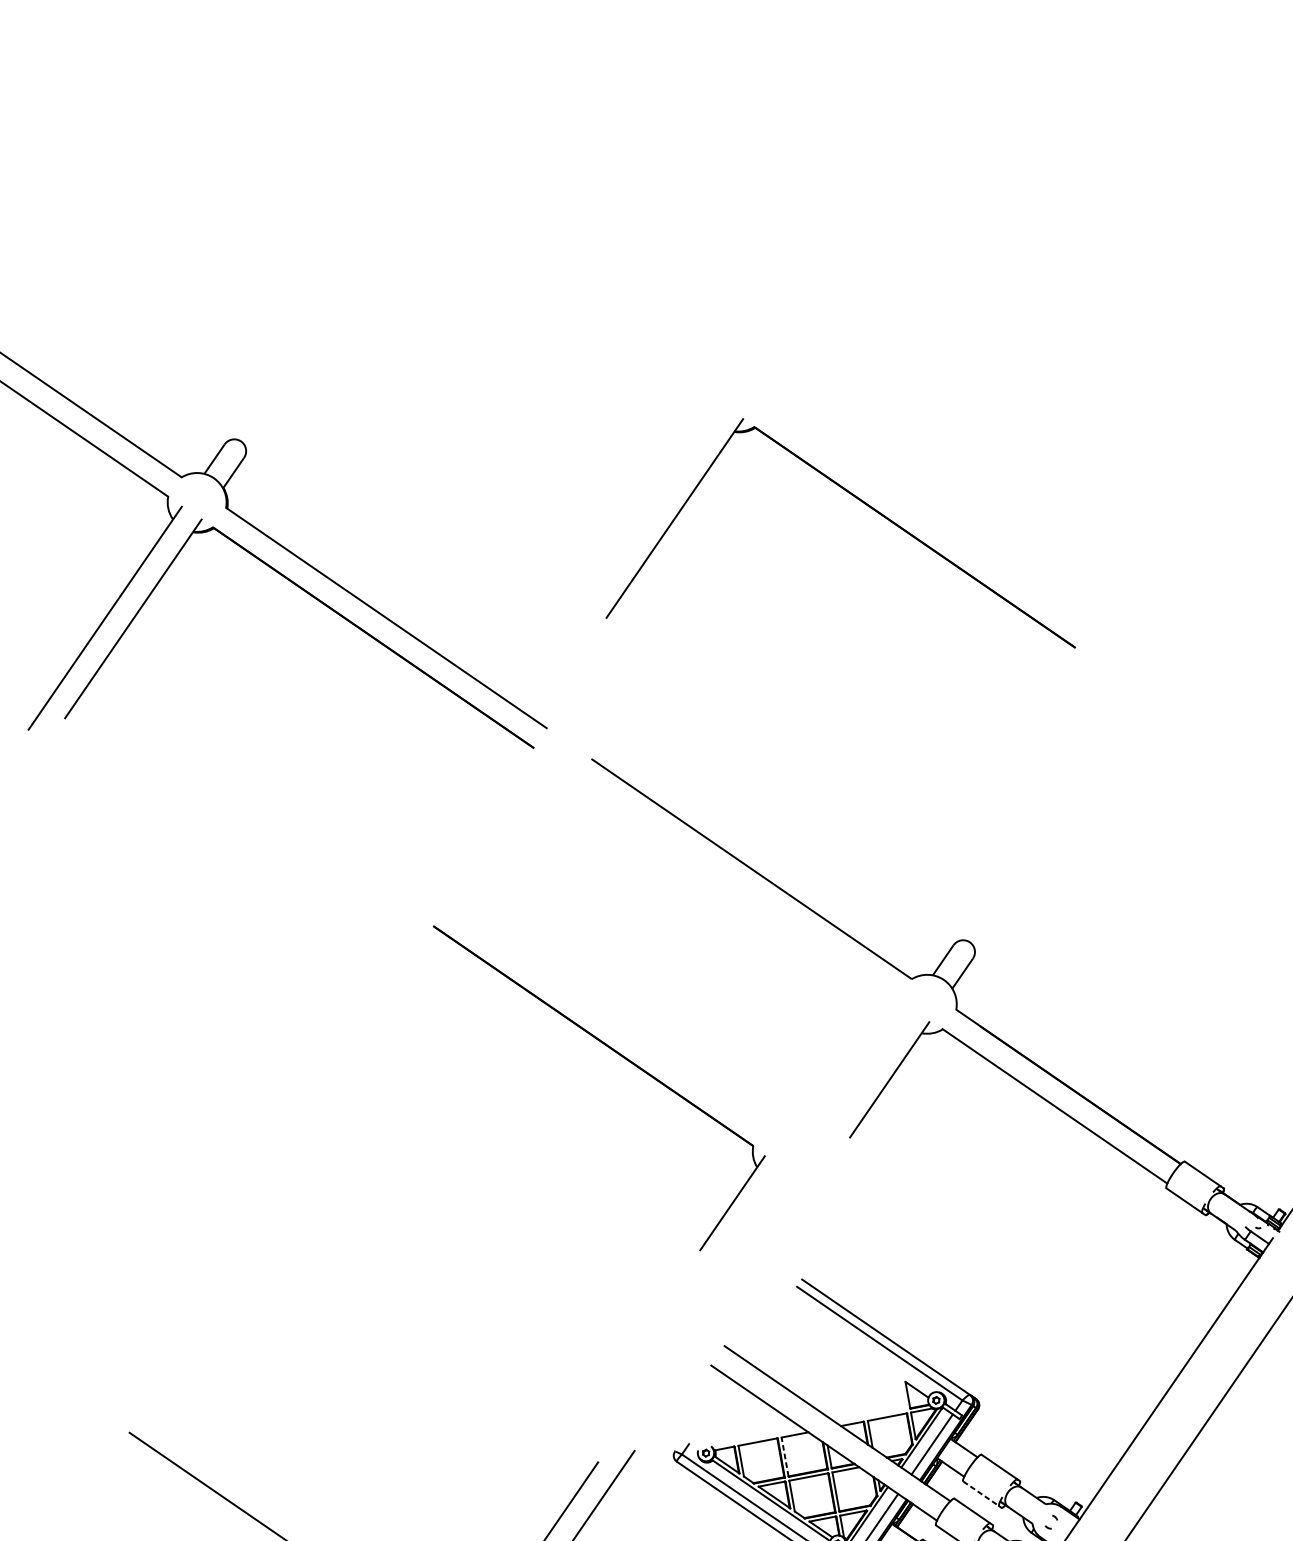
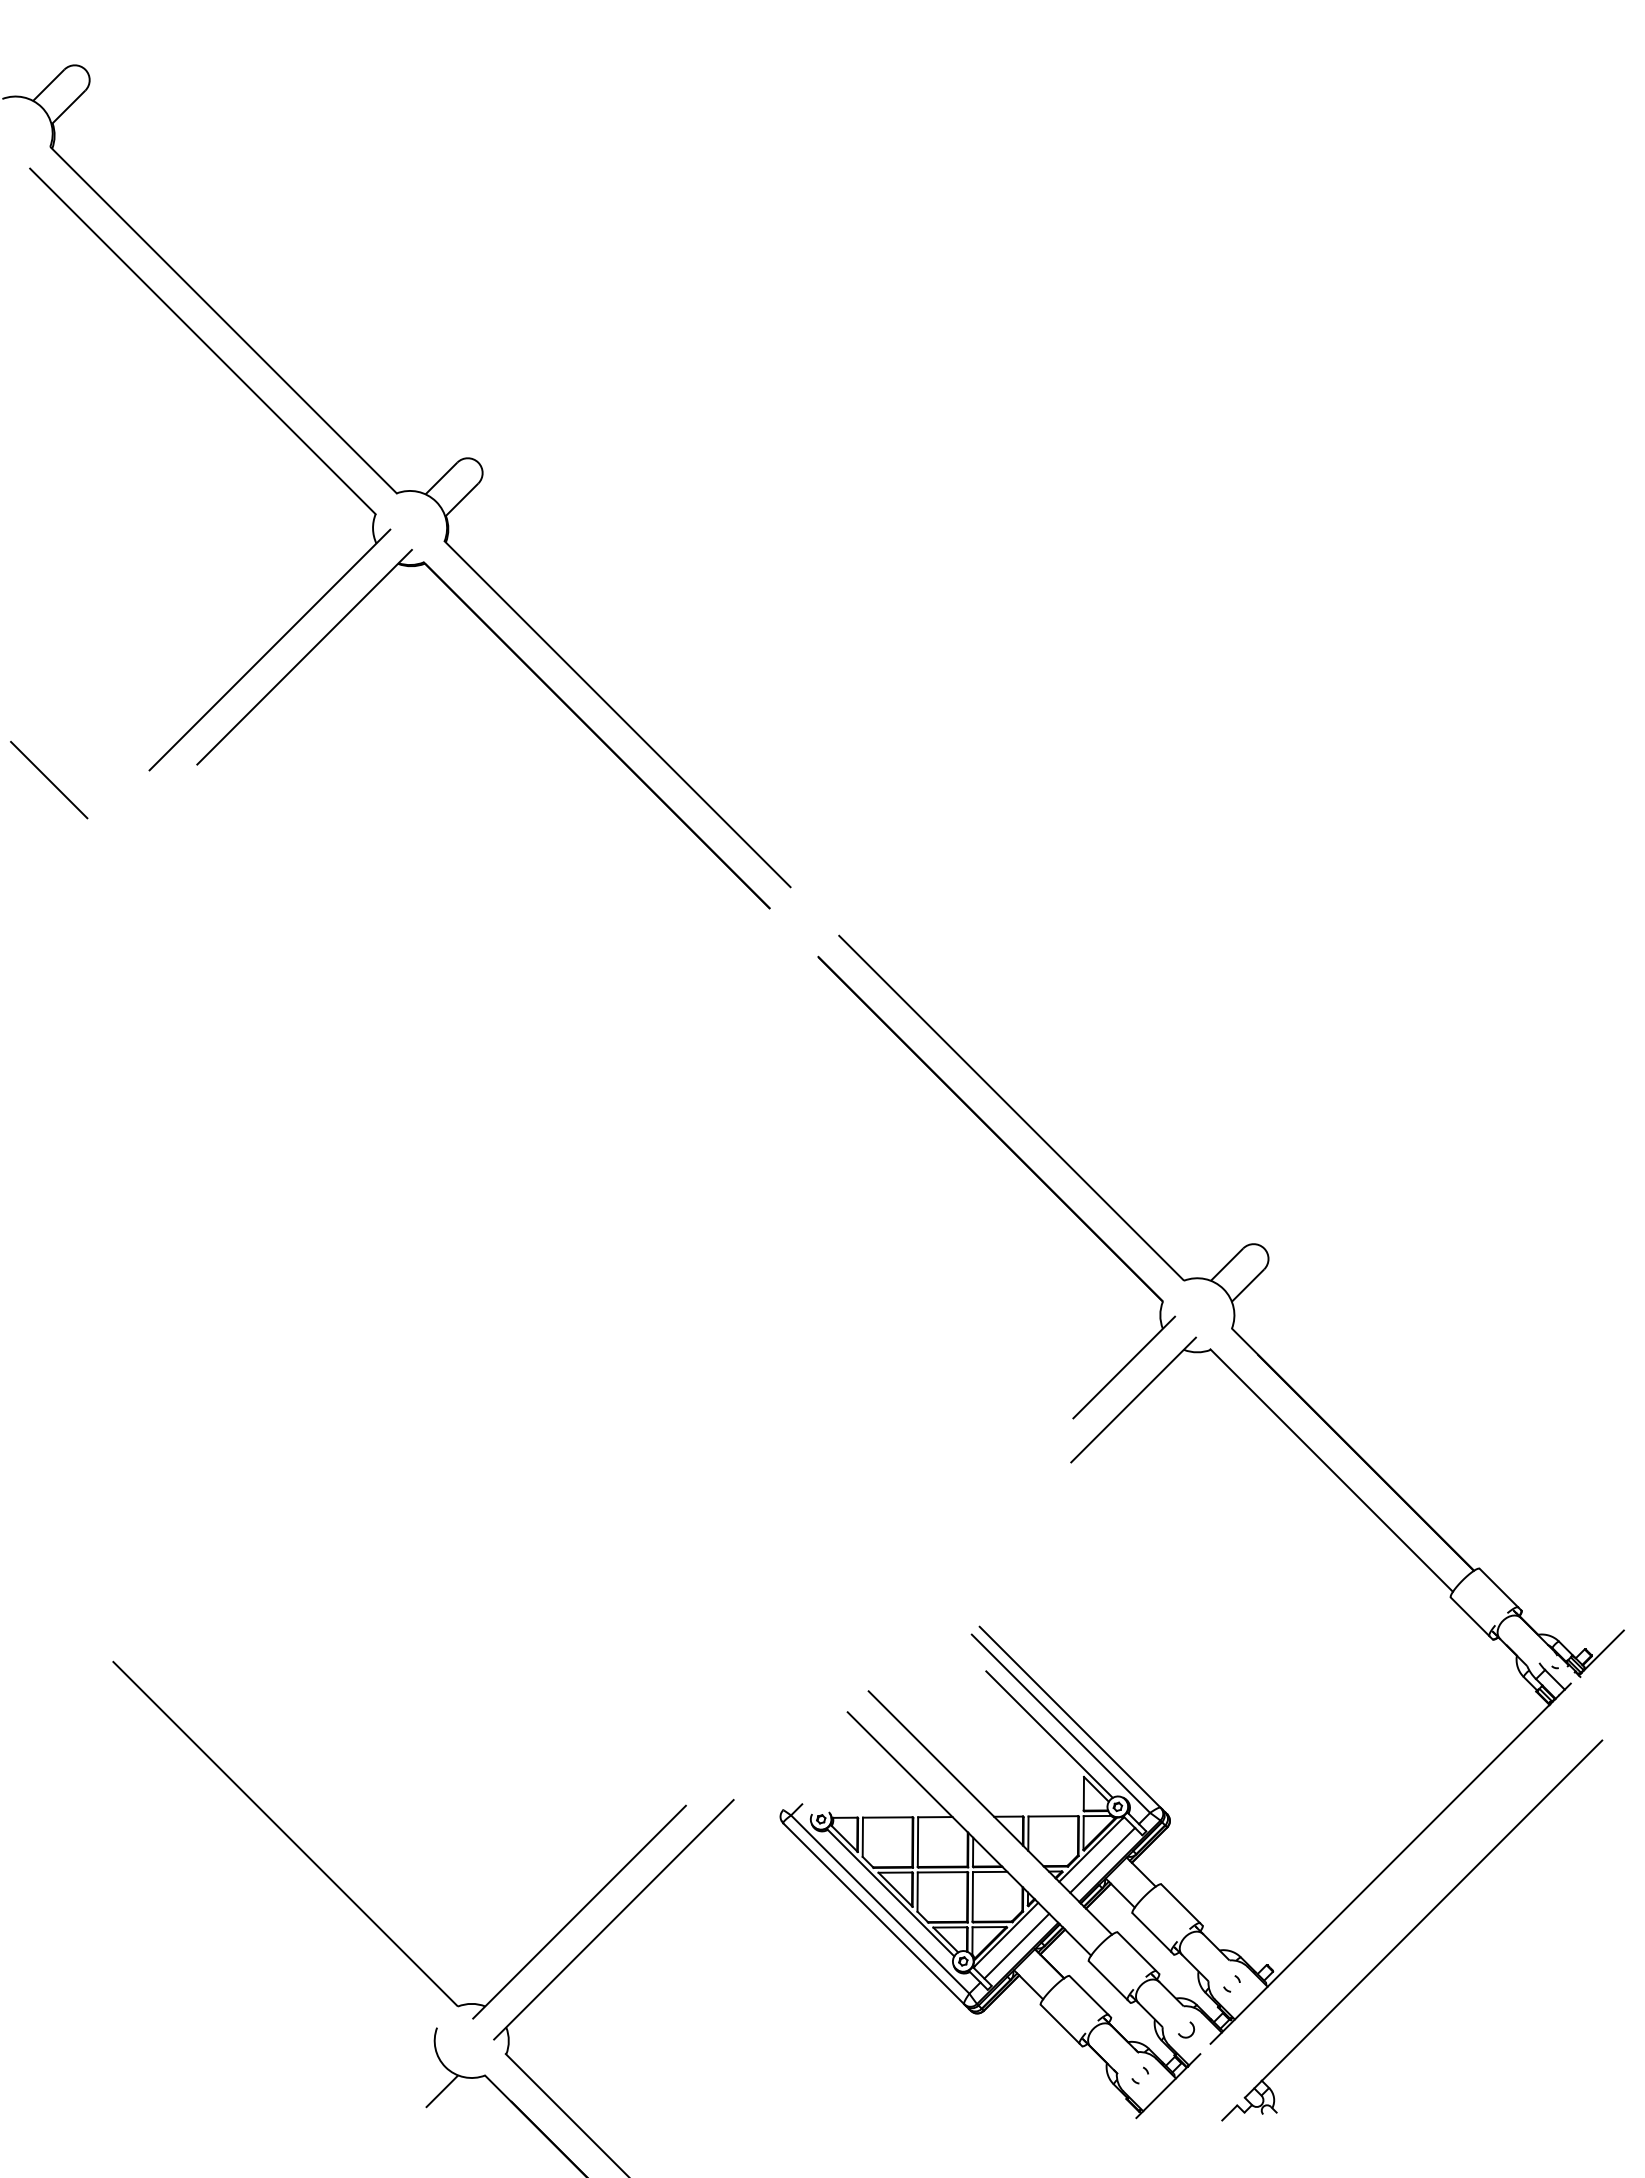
part: (859, 499) -> (1228, 676), removed
part: (622, 1056) -> (1021, 1161), moved
line: (872, 1353) -> (1049, 1734), added
line: (784, 1457) -> (917, 1842), dashed -> solid
line: (981, 1493) -> (1152, 1932), dashed -> solid

